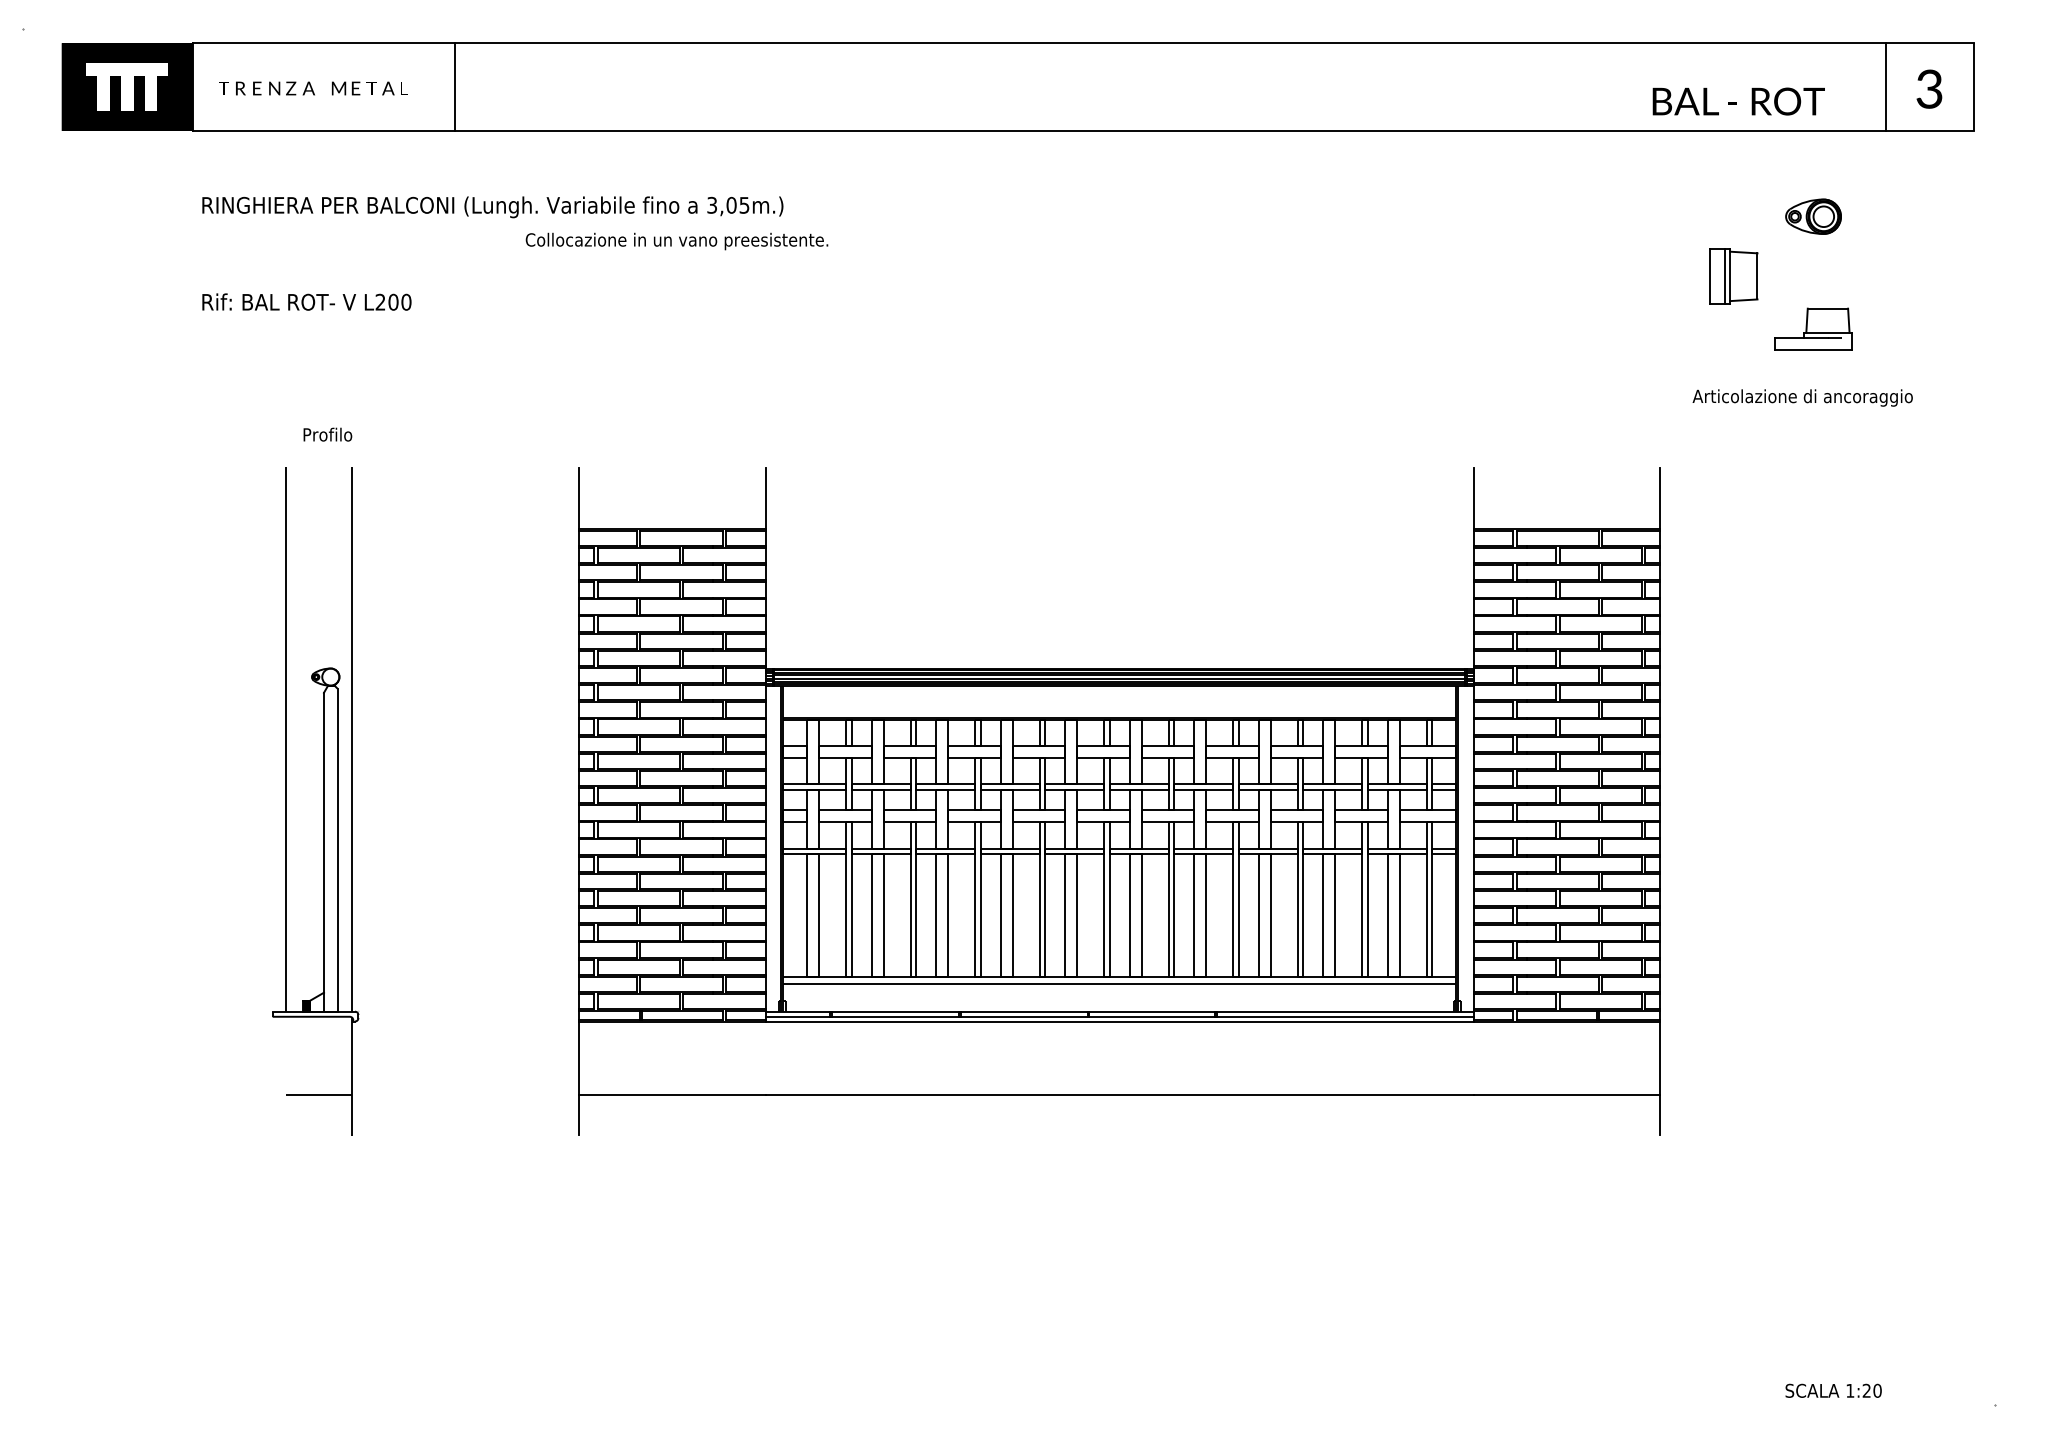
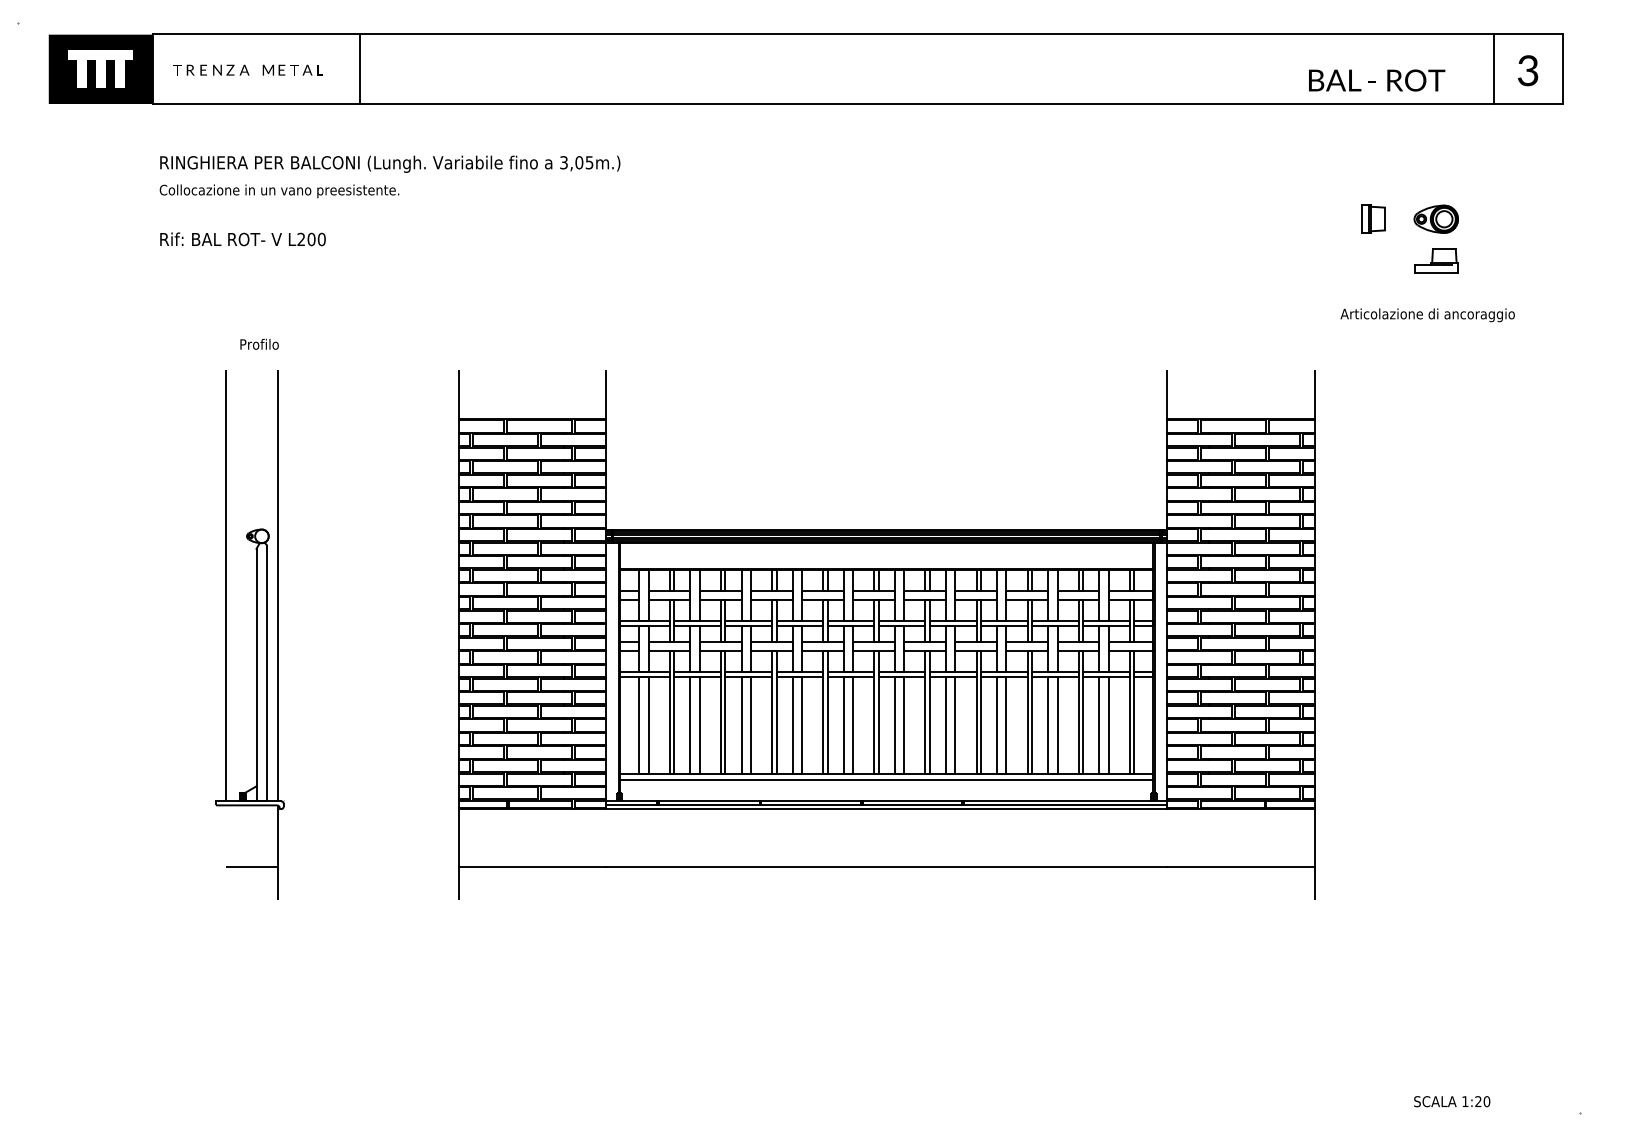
part: (1813, 216) -> (1436, 219), moved
text: (676, 241) -> (279, 191), moved
part: (1733, 276) -> (1372, 219), size x0.62
part: (1813, 328) -> (1436, 260), size x0.71

